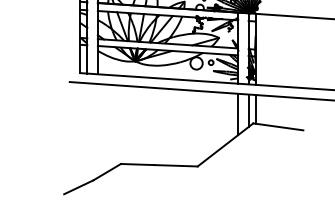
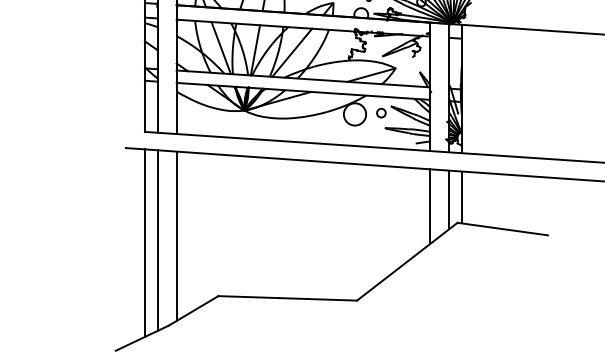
line: (97, 130) -> (176, 235), added
line: (87, 133) -> (157, 241), added
line: (80, 134) -> (145, 242), added

